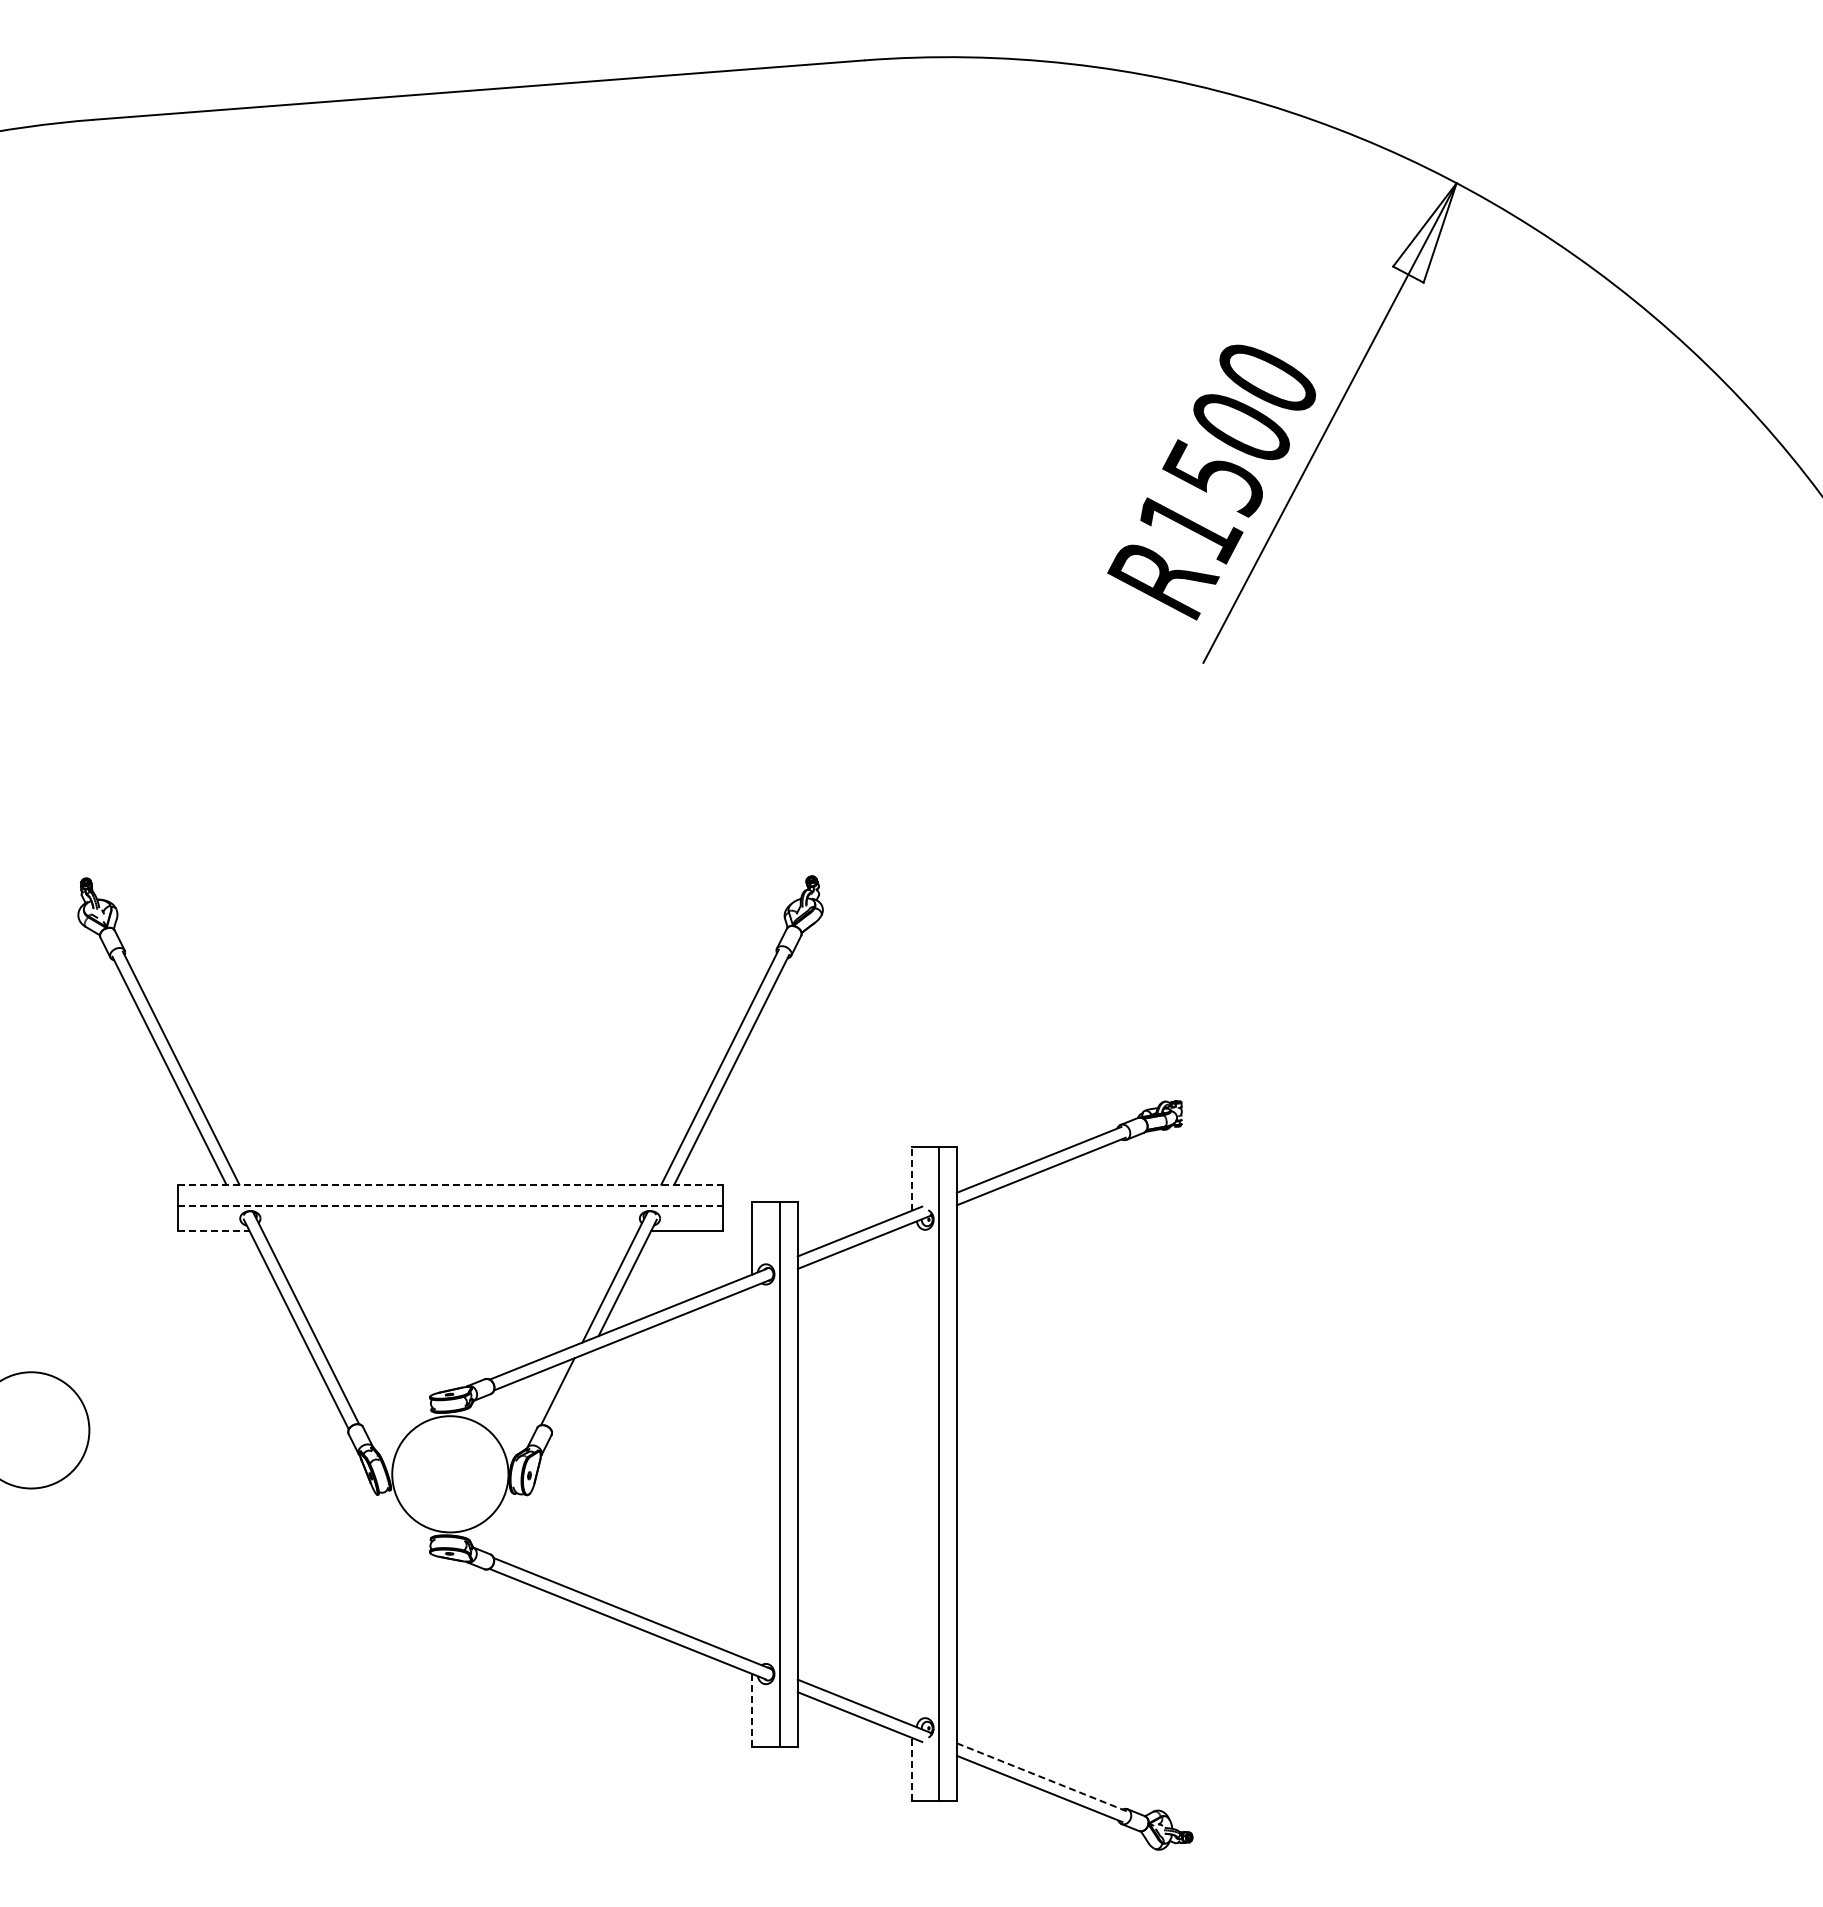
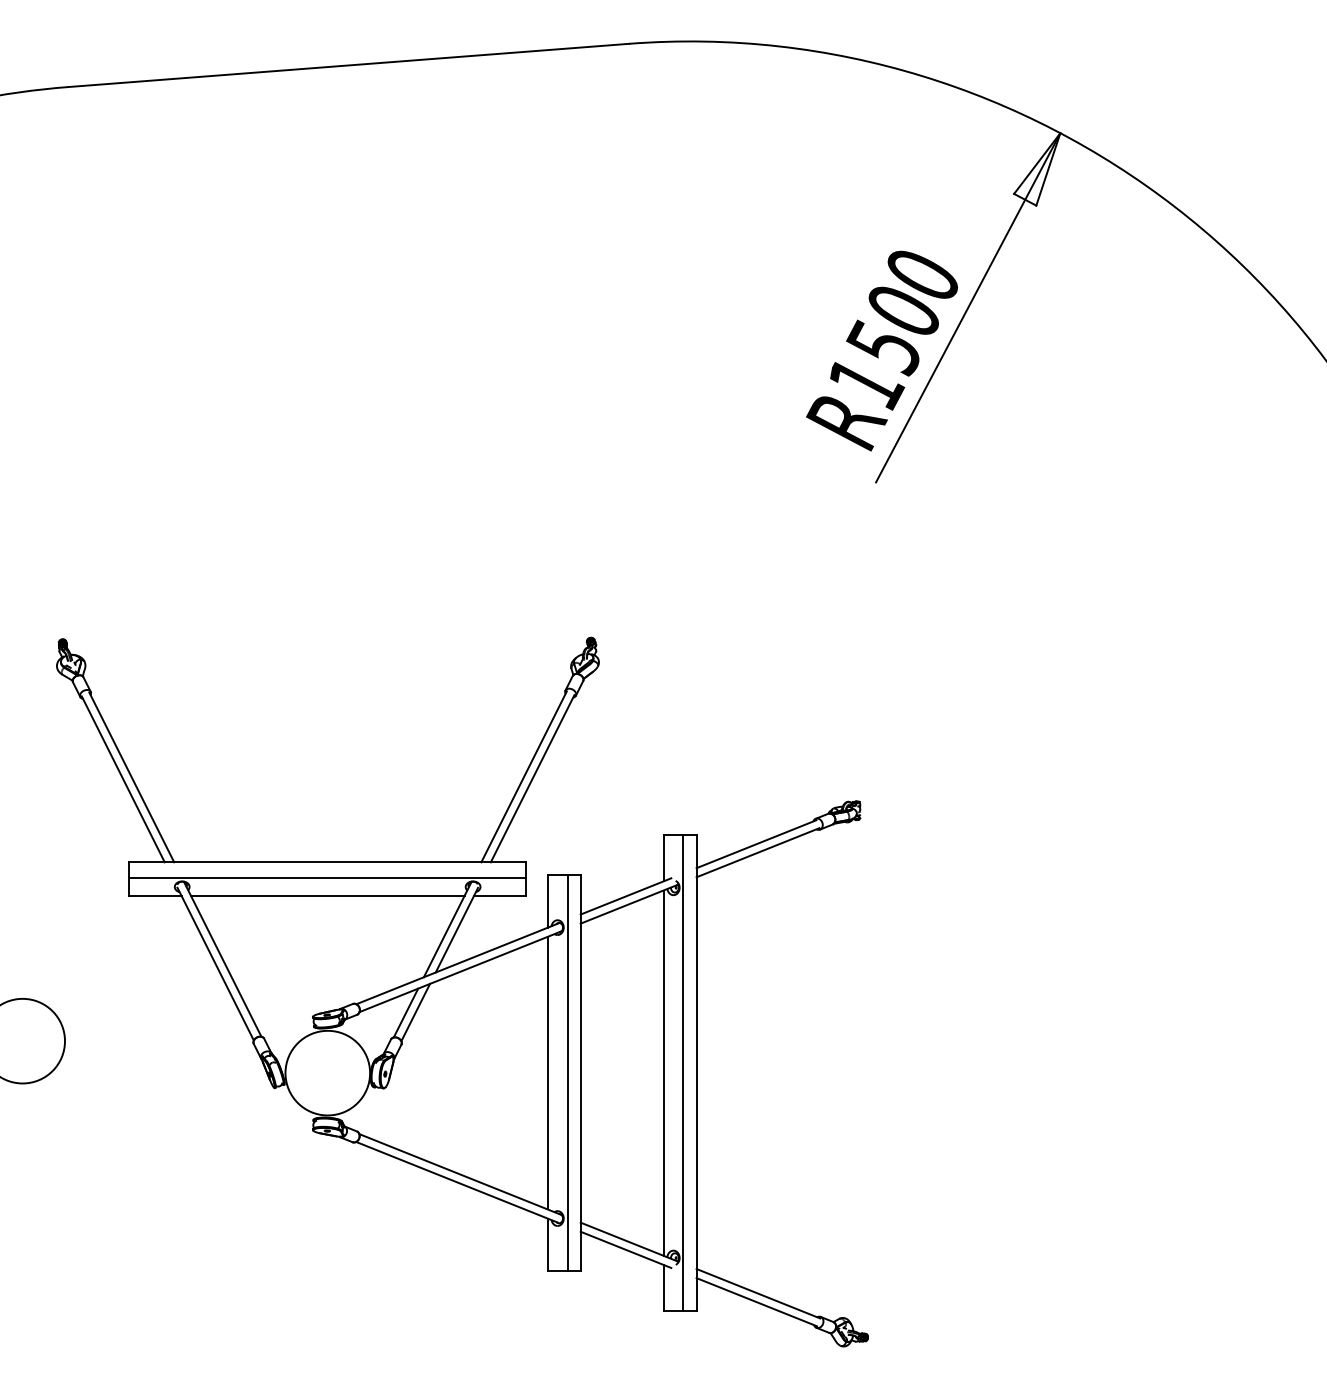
line: (911, 1178) -> (663, 857), dashed -> solid
line: (450, 1184) -> (327, 862), dashed -> solid
line: (450, 1206) -> (327, 878), dashed -> solid
line: (213, 1230) -> (155, 895), dashed -> solid
line: (450, 1230) -> (327, 895), added
line: (570, 1390) -> (415, 1012), added
line: (752, 1474) -> (547, 1073), added
line: (911, 1474) -> (663, 1073), added
line: (752, 1710) -> (547, 1245), dashed -> solid
line: (911, 1769) -> (663, 1288), dashed -> solid
line: (1041, 1777) -> (758, 1293), dashed -> solid

